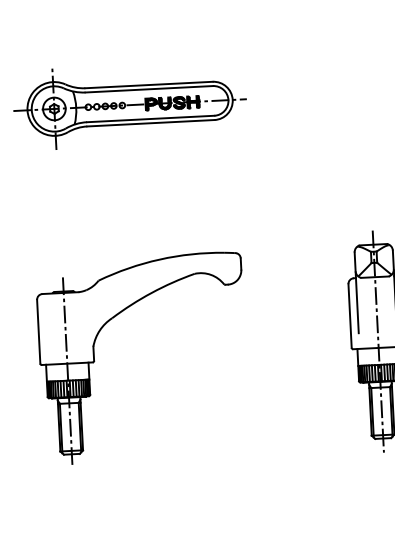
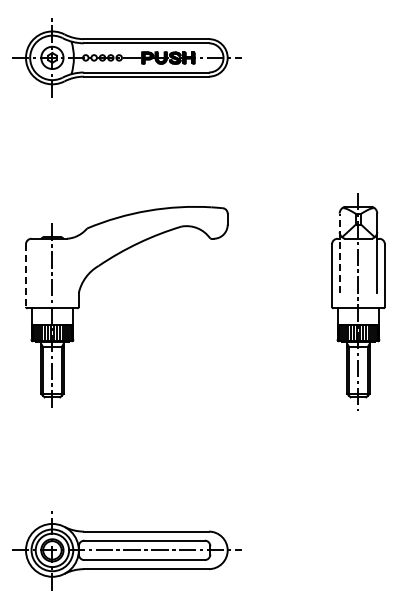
line: (356, 293) -> (339, 253), solid -> dashed
line: (38, 332) -> (25, 276), solid -> dashed

